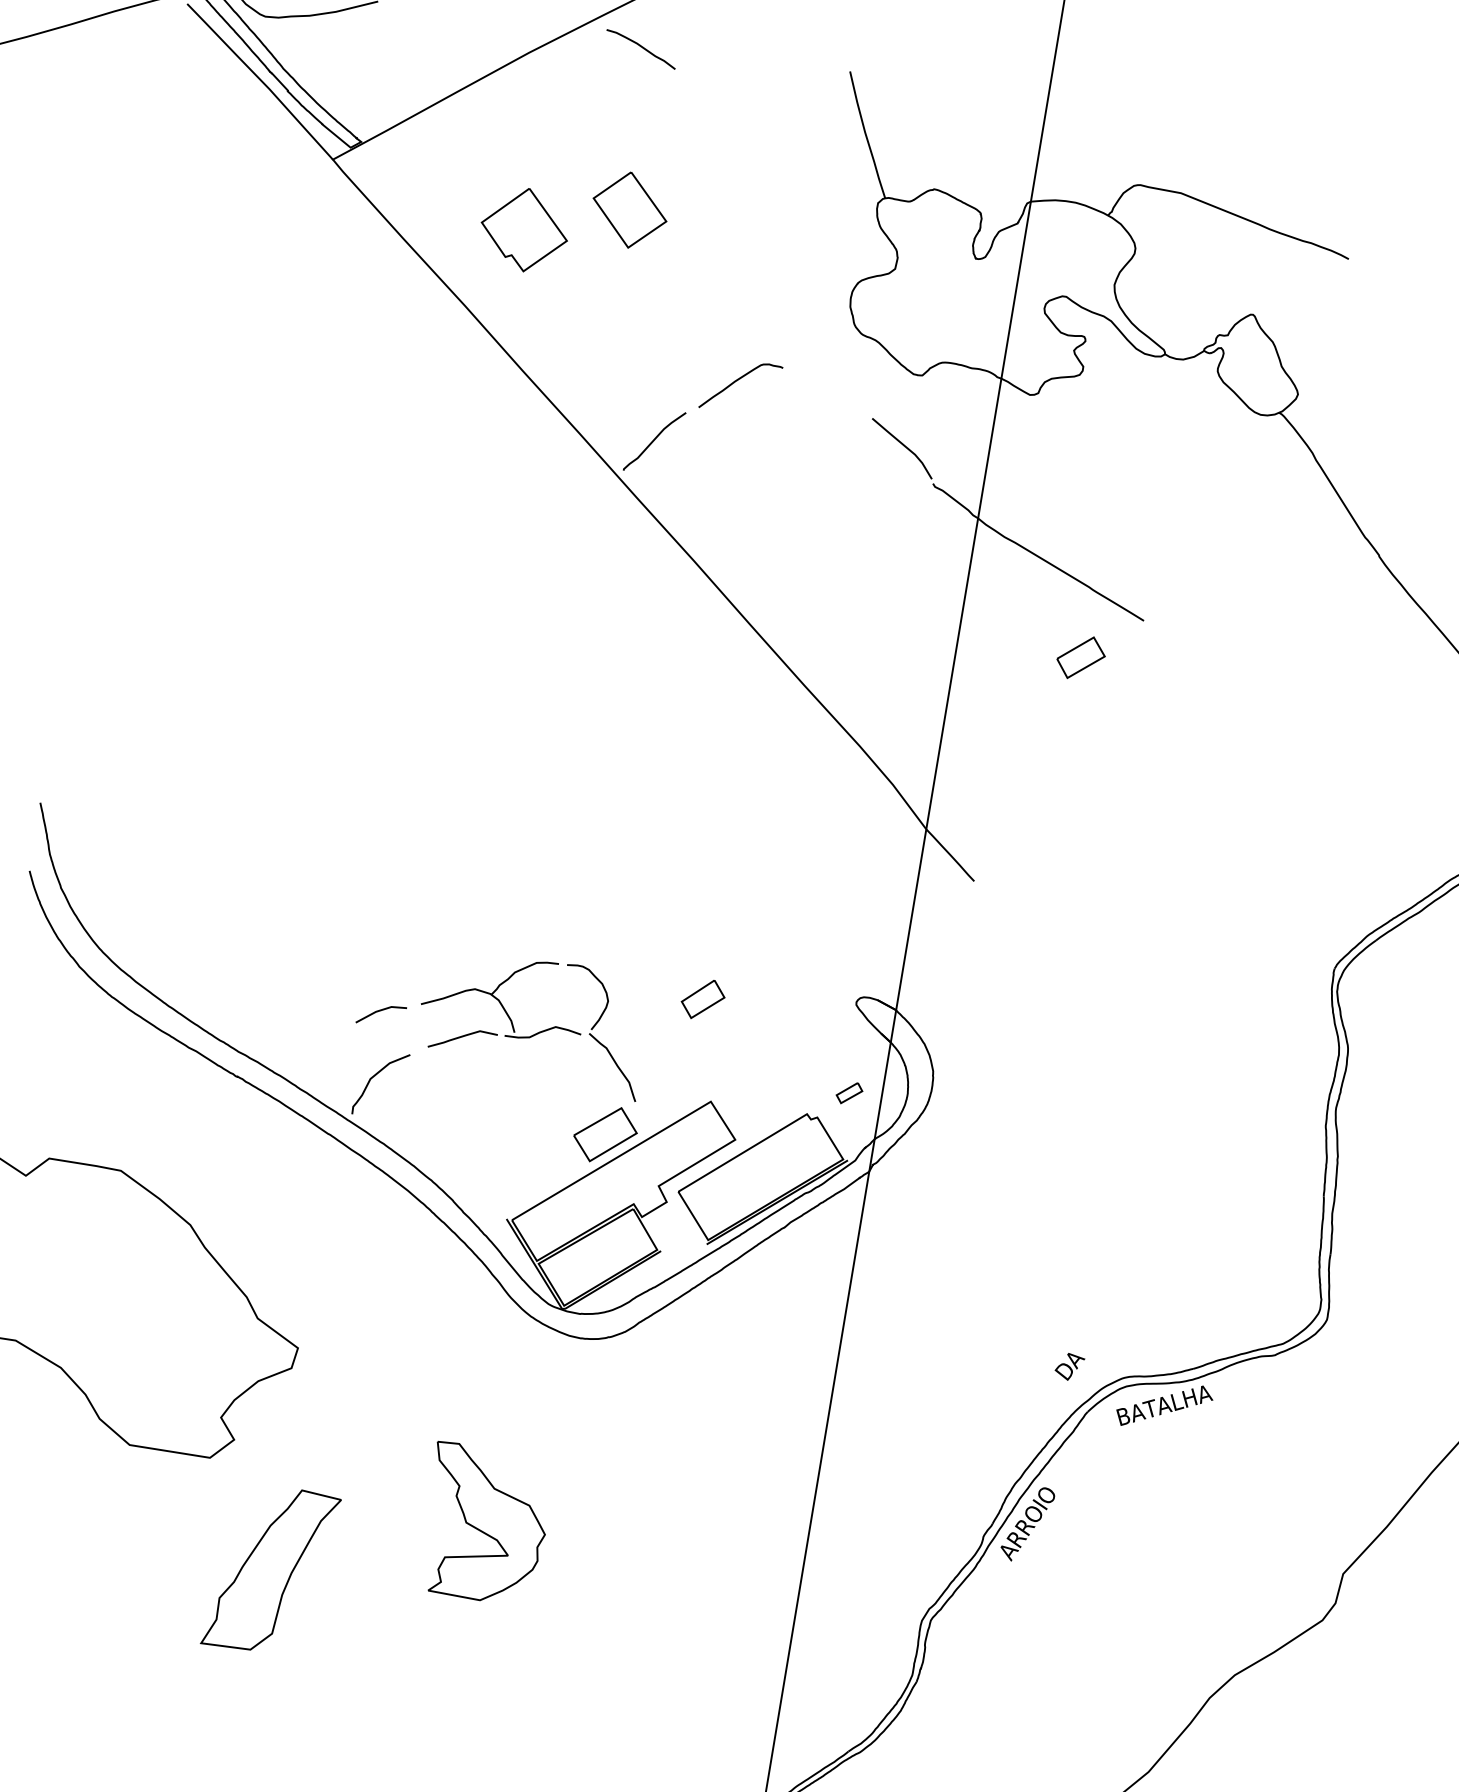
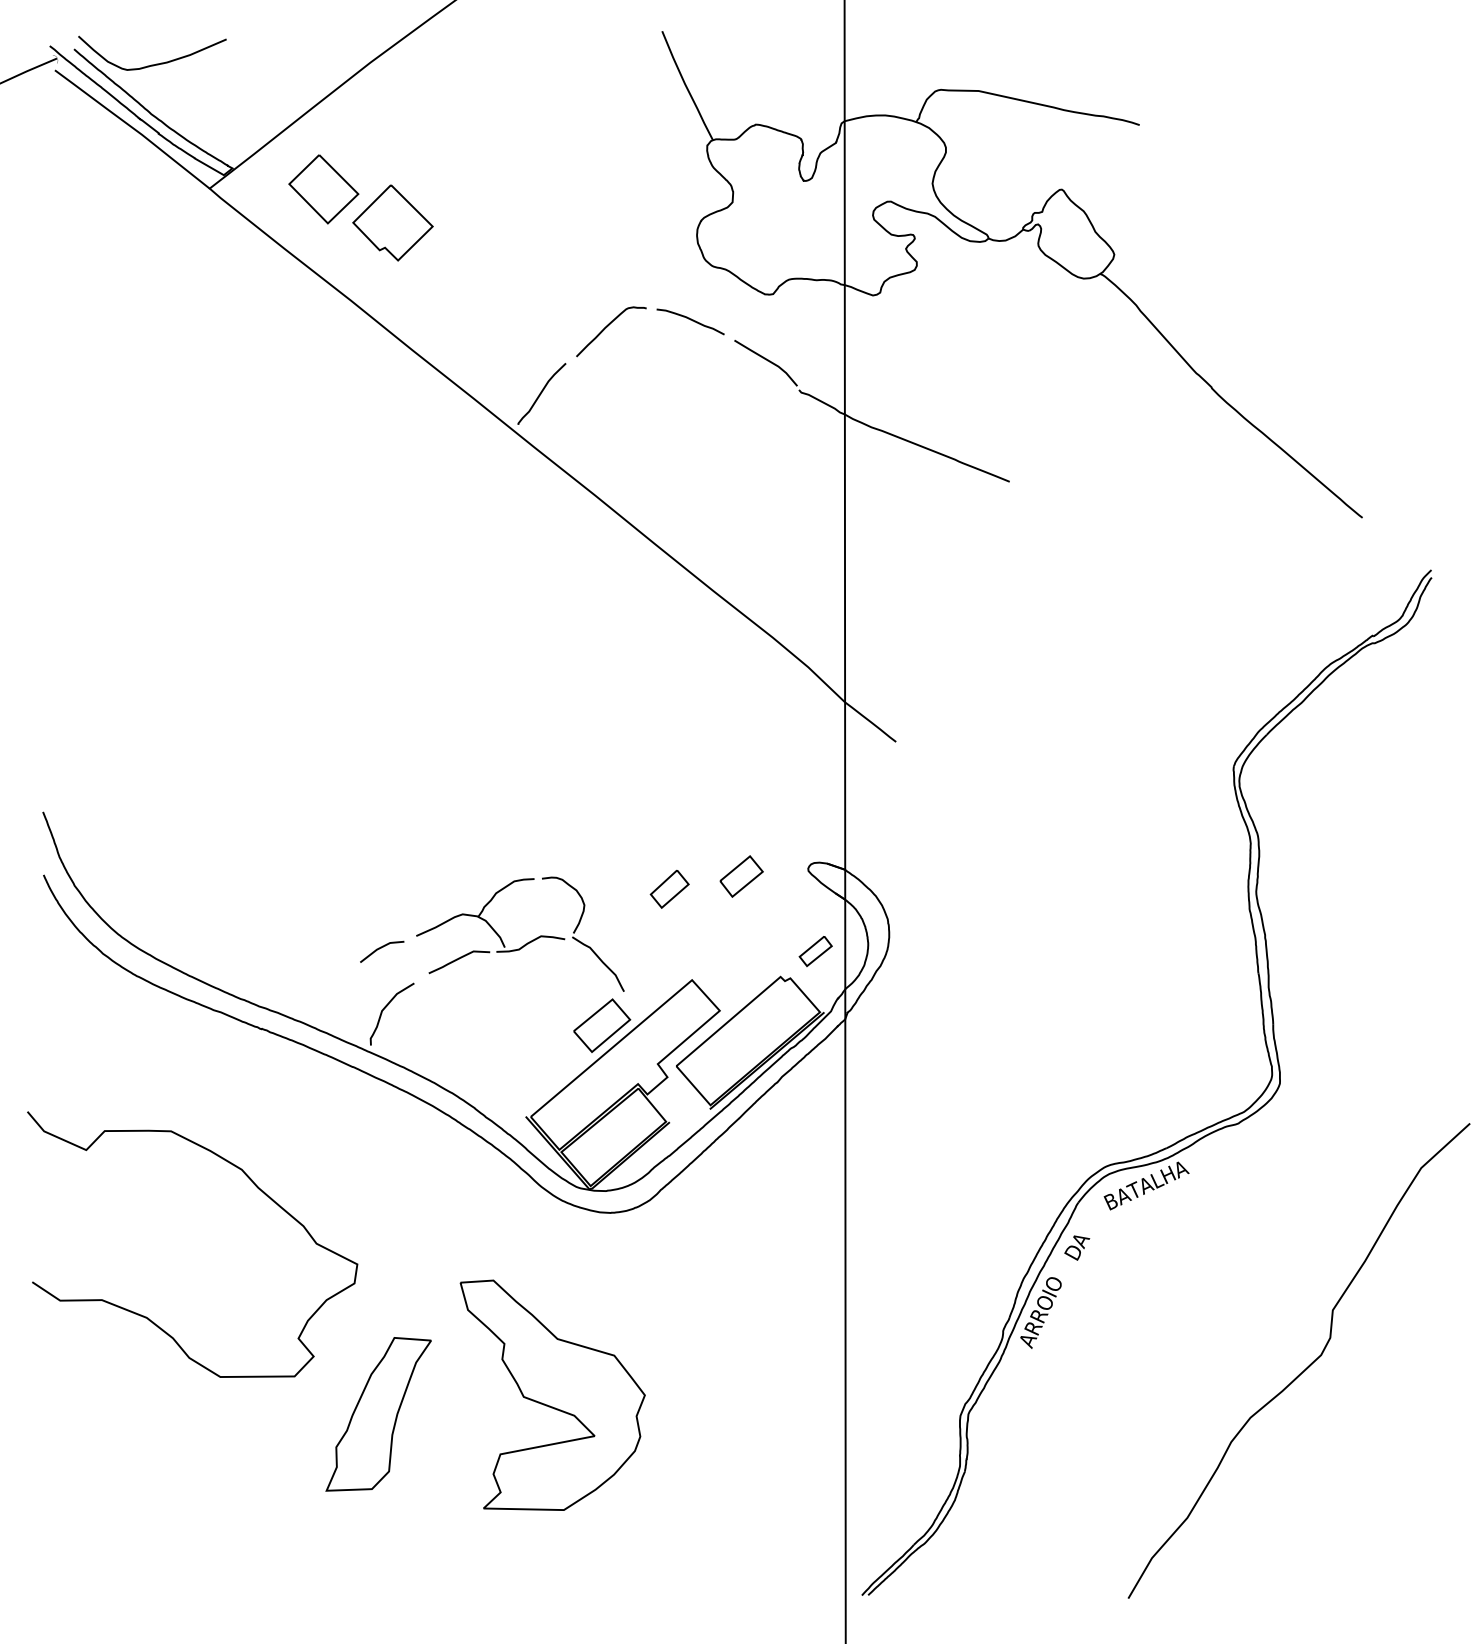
curve: (641, 47) -> (690, 320), moved
part: (629, 210) -> (323, 189), moved
part: (1080, 657) -> (741, 876), moved
part: (849, 1093) -> (815, 951), size x1.43
text: (1070, 1366) -> (1077, 1247), moved
part: (485, 1523) -> (552, 1394), size x1.67
part: (270, 1570) -> (378, 1414), moved

